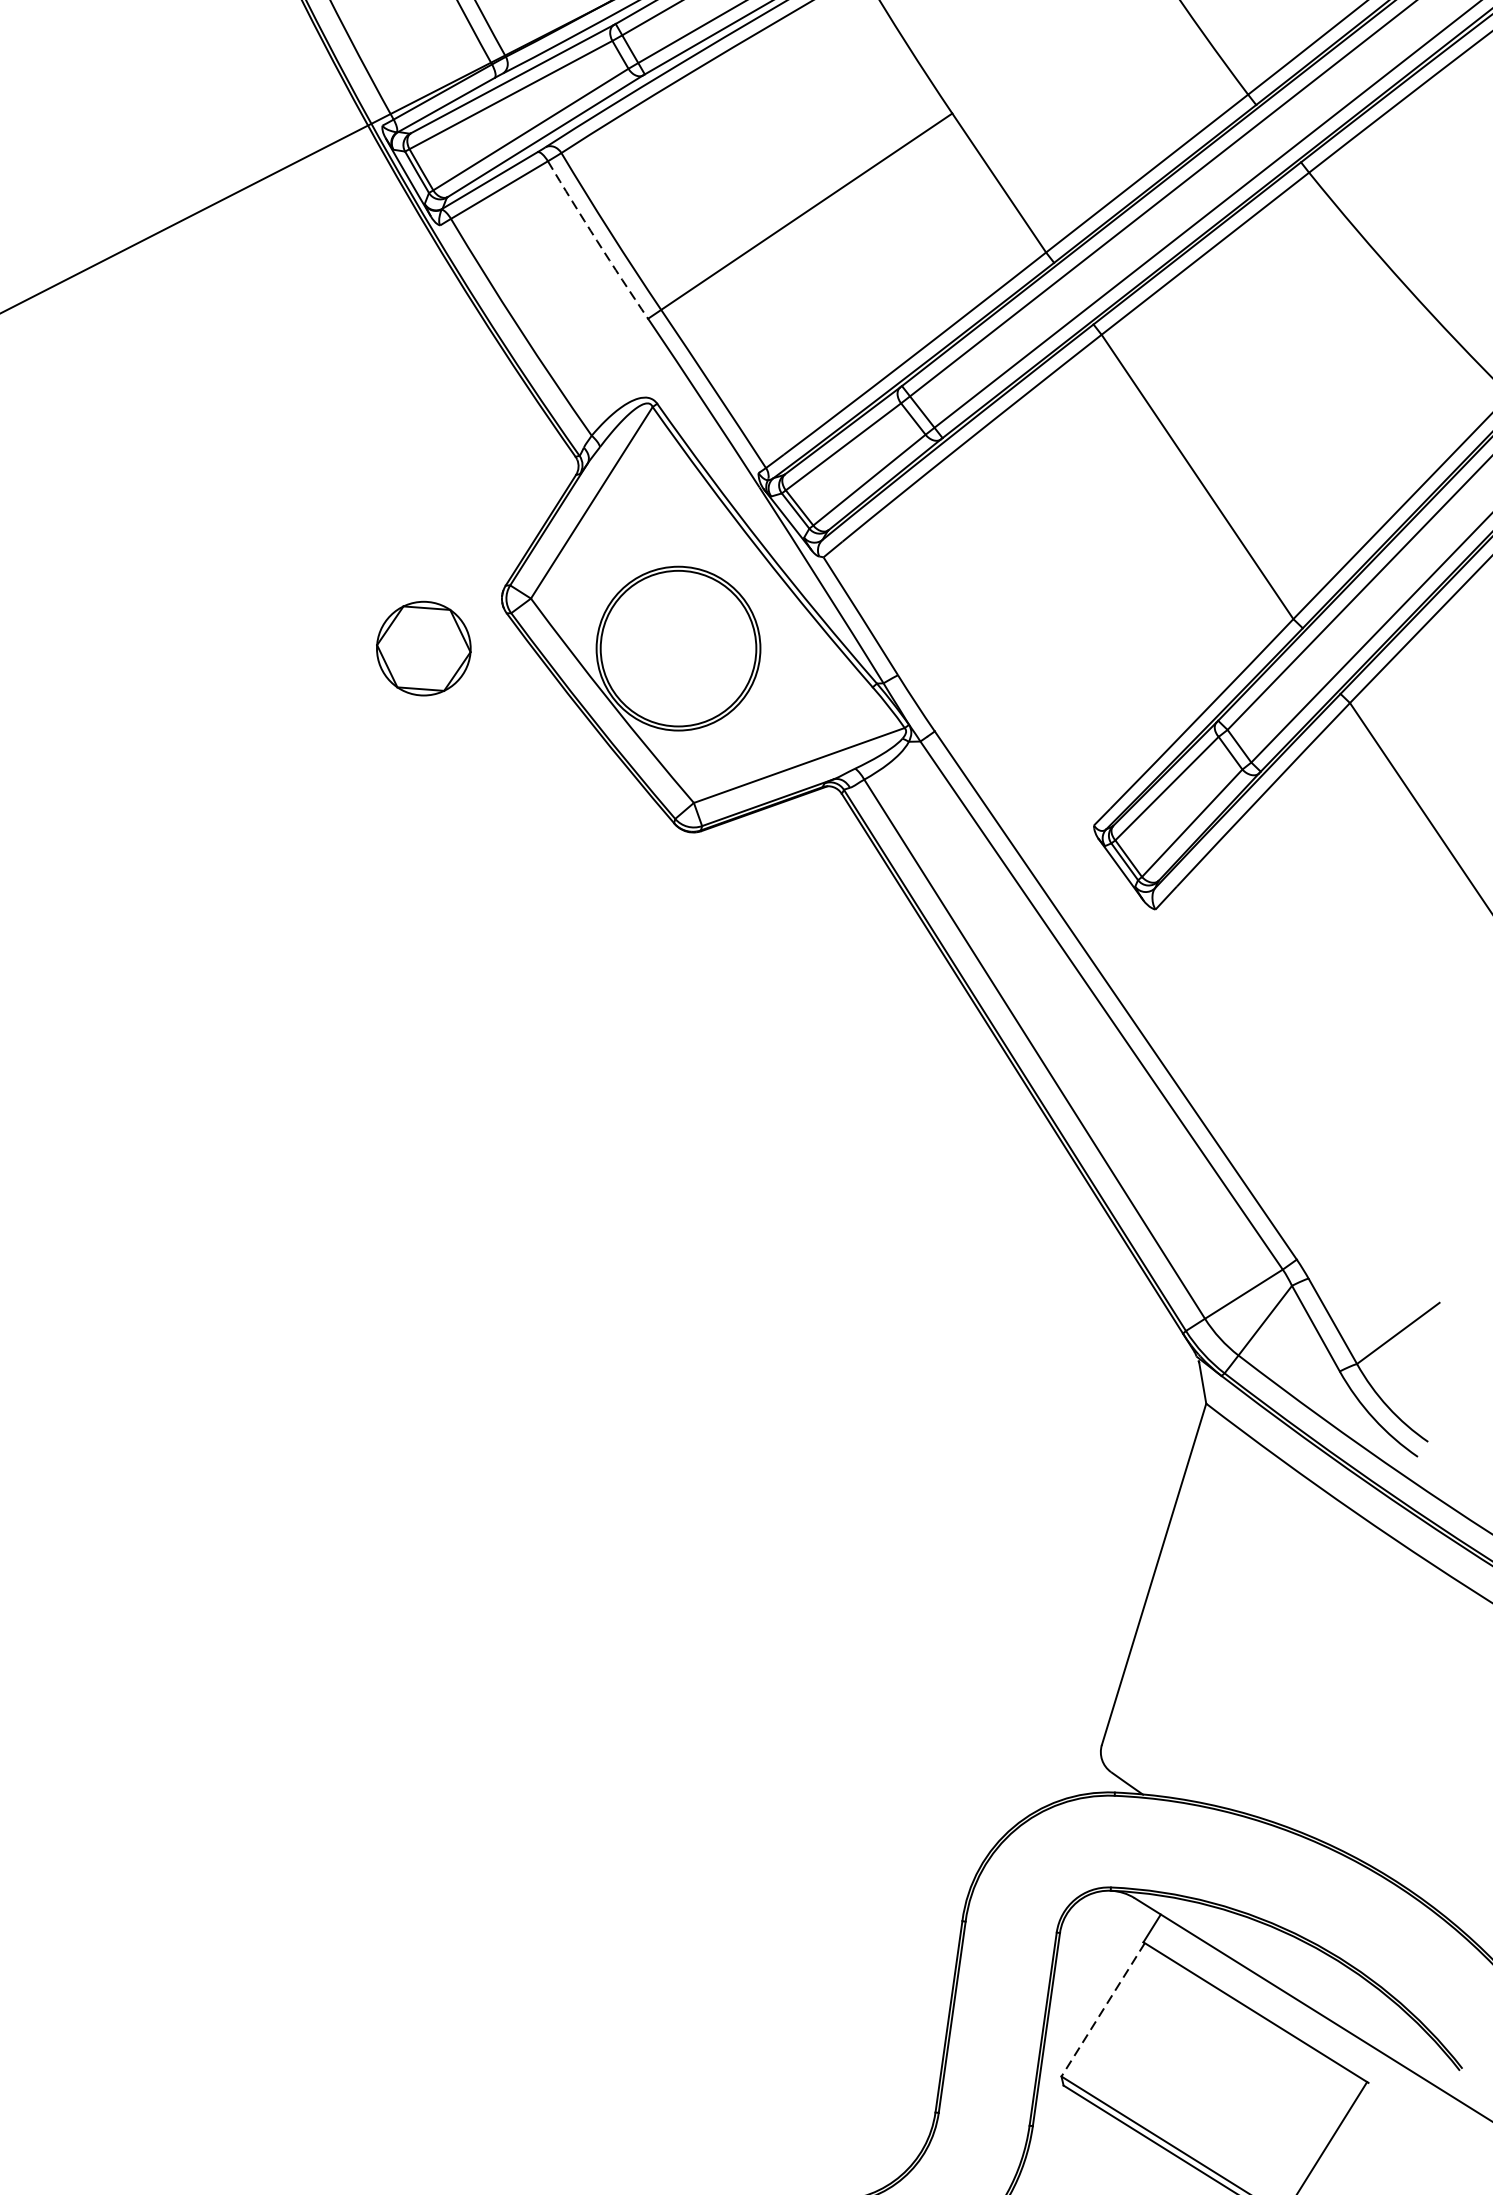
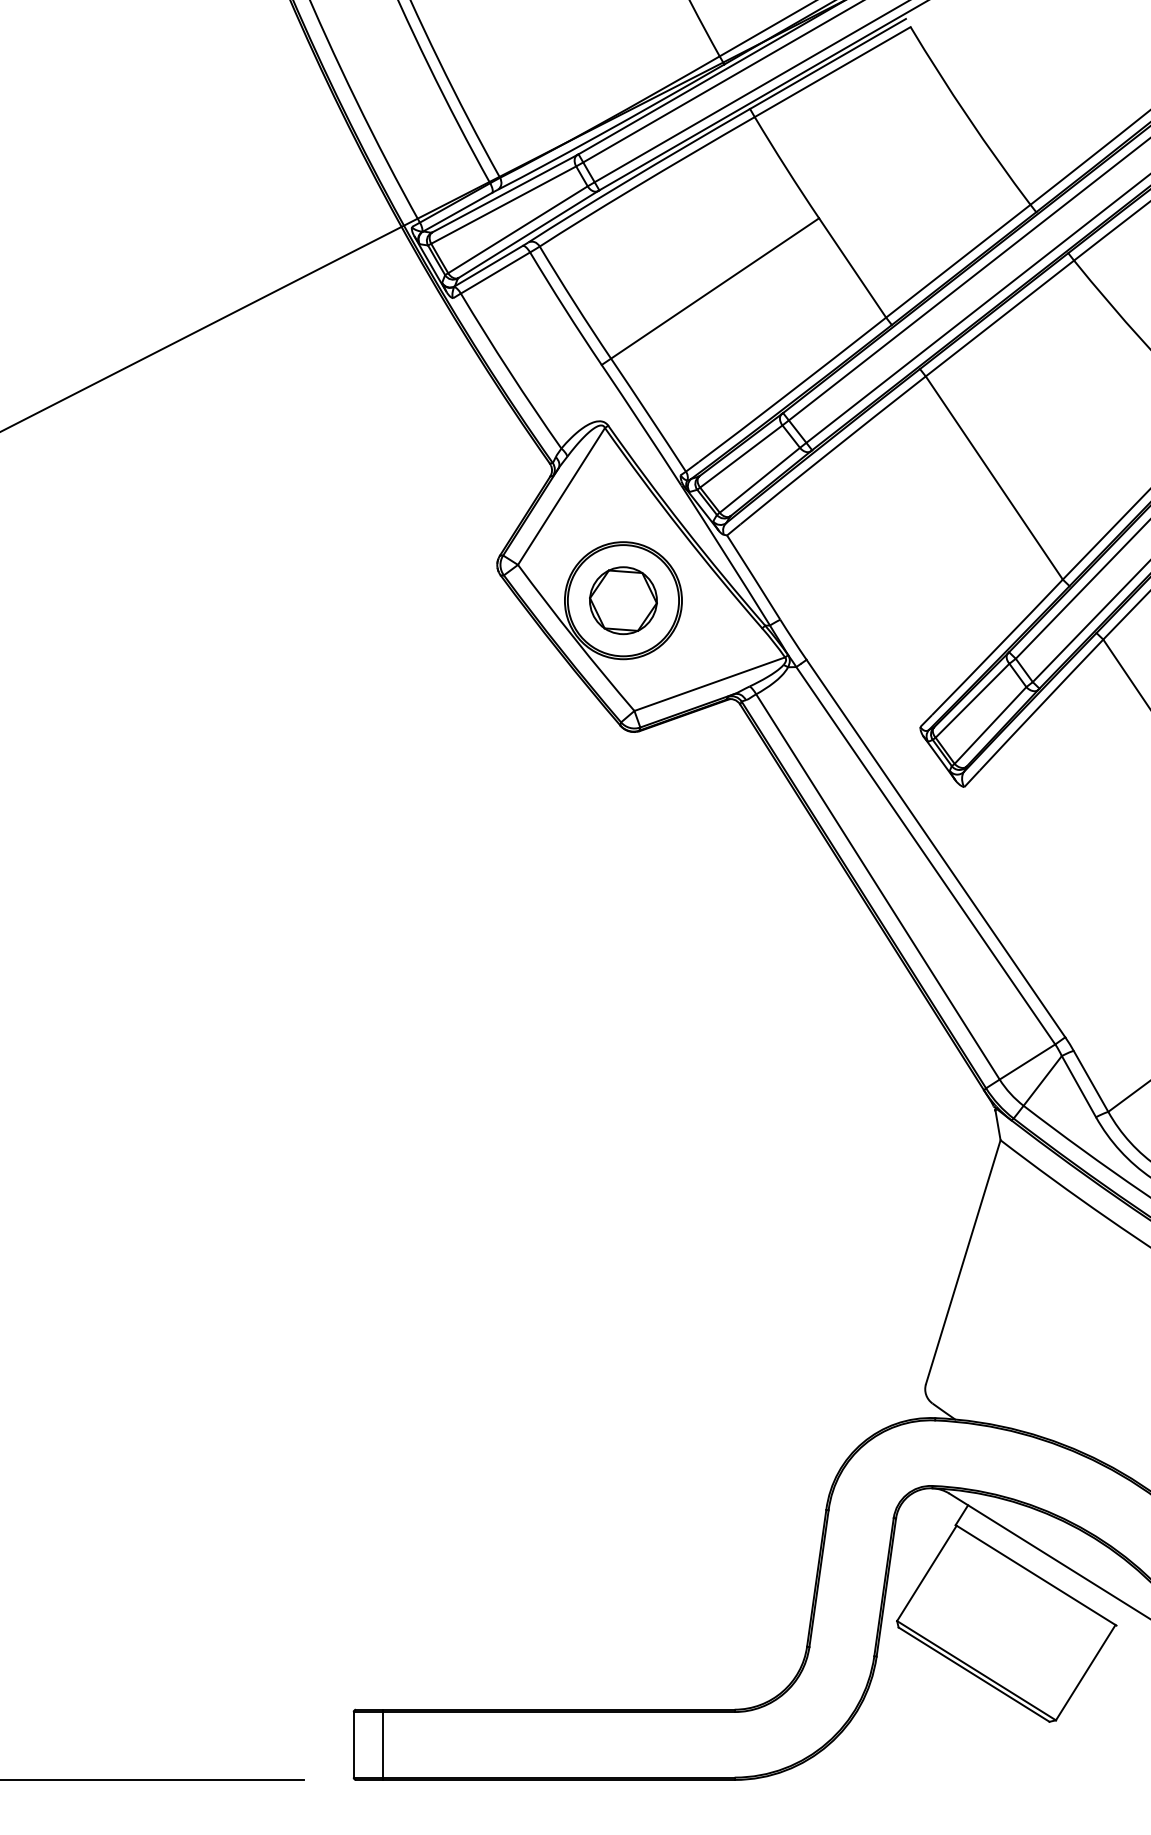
arc: (597, 241) -> (565, 309), dashed -> solid
part: (423, 648) -> (623, 600), moved
line: (1102, 2009) -> (926, 1573), dashed -> solid

